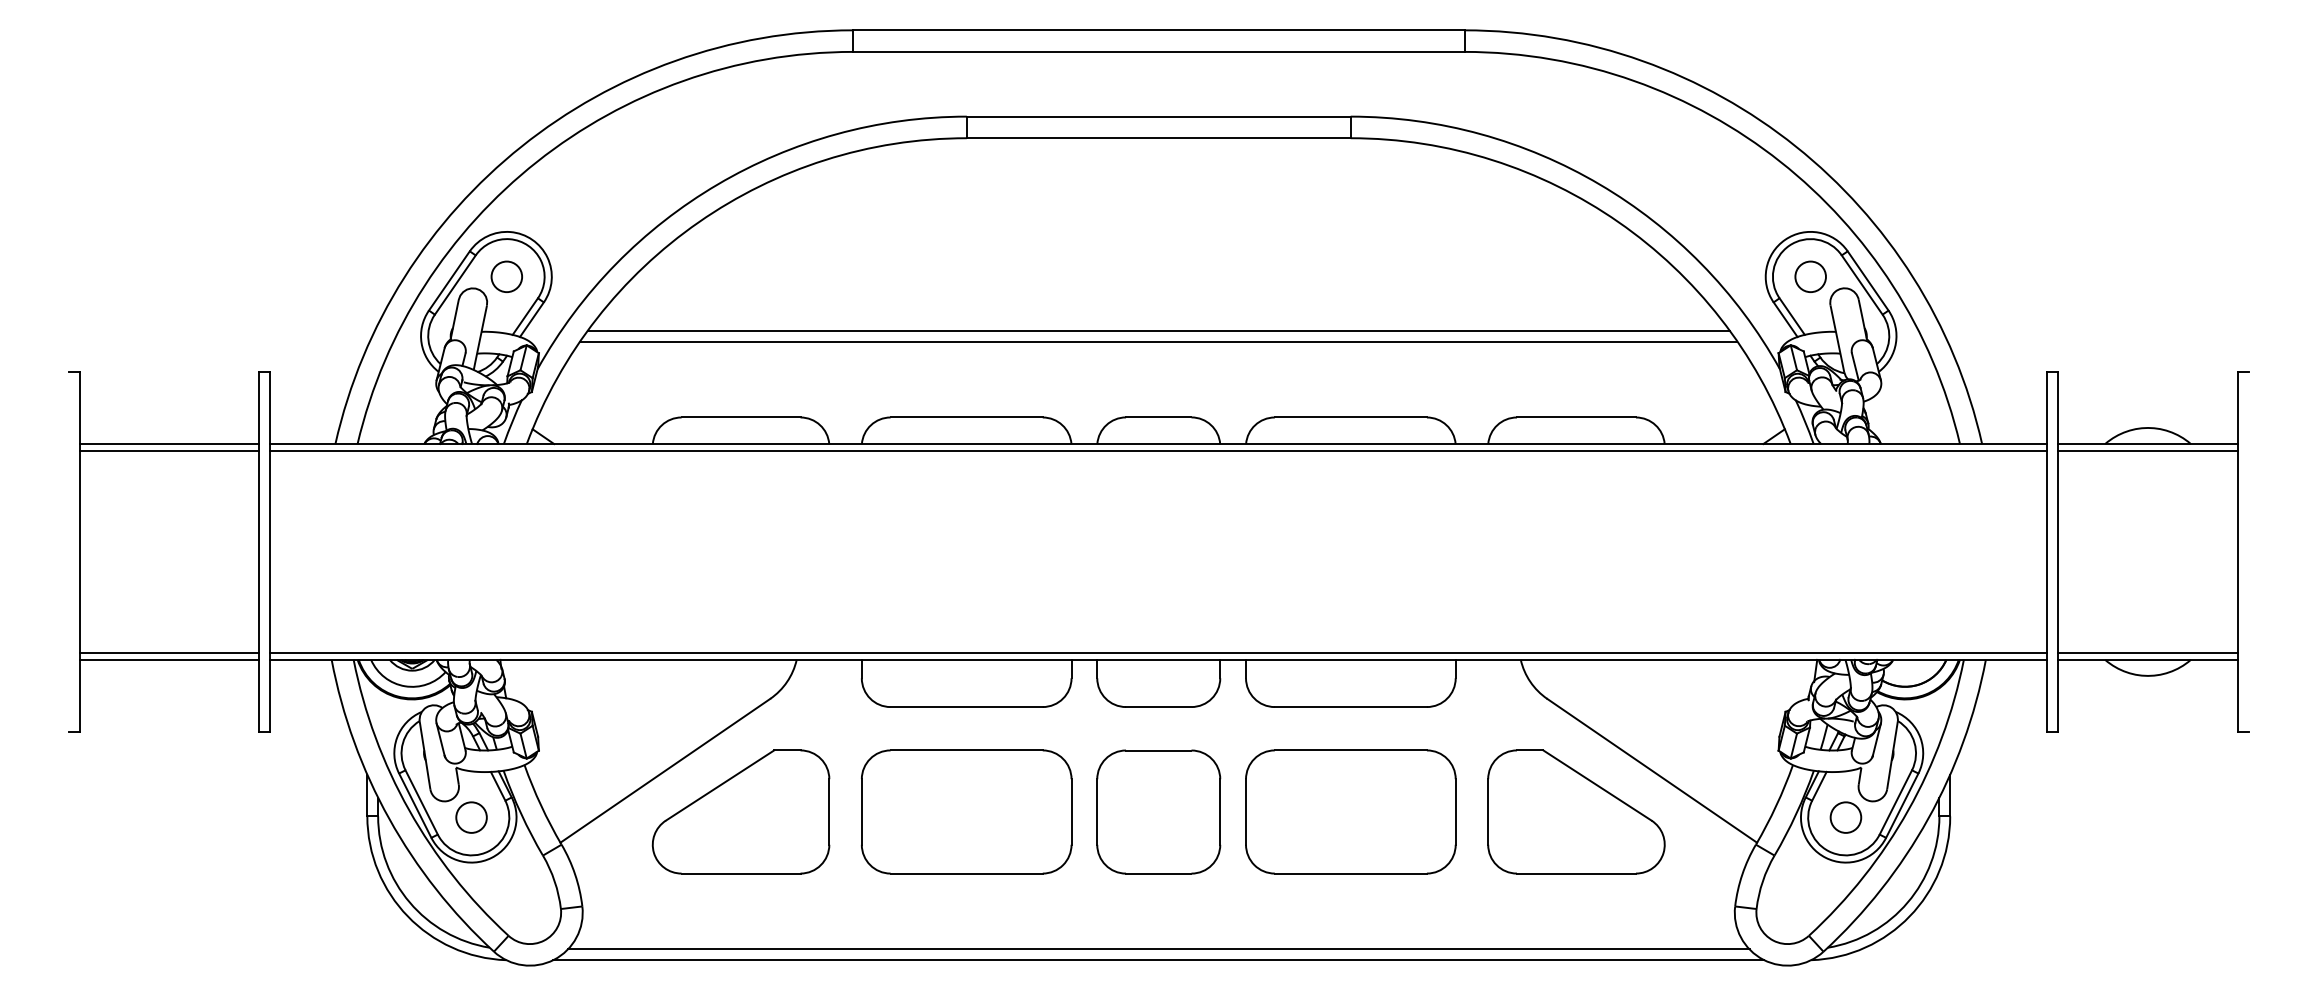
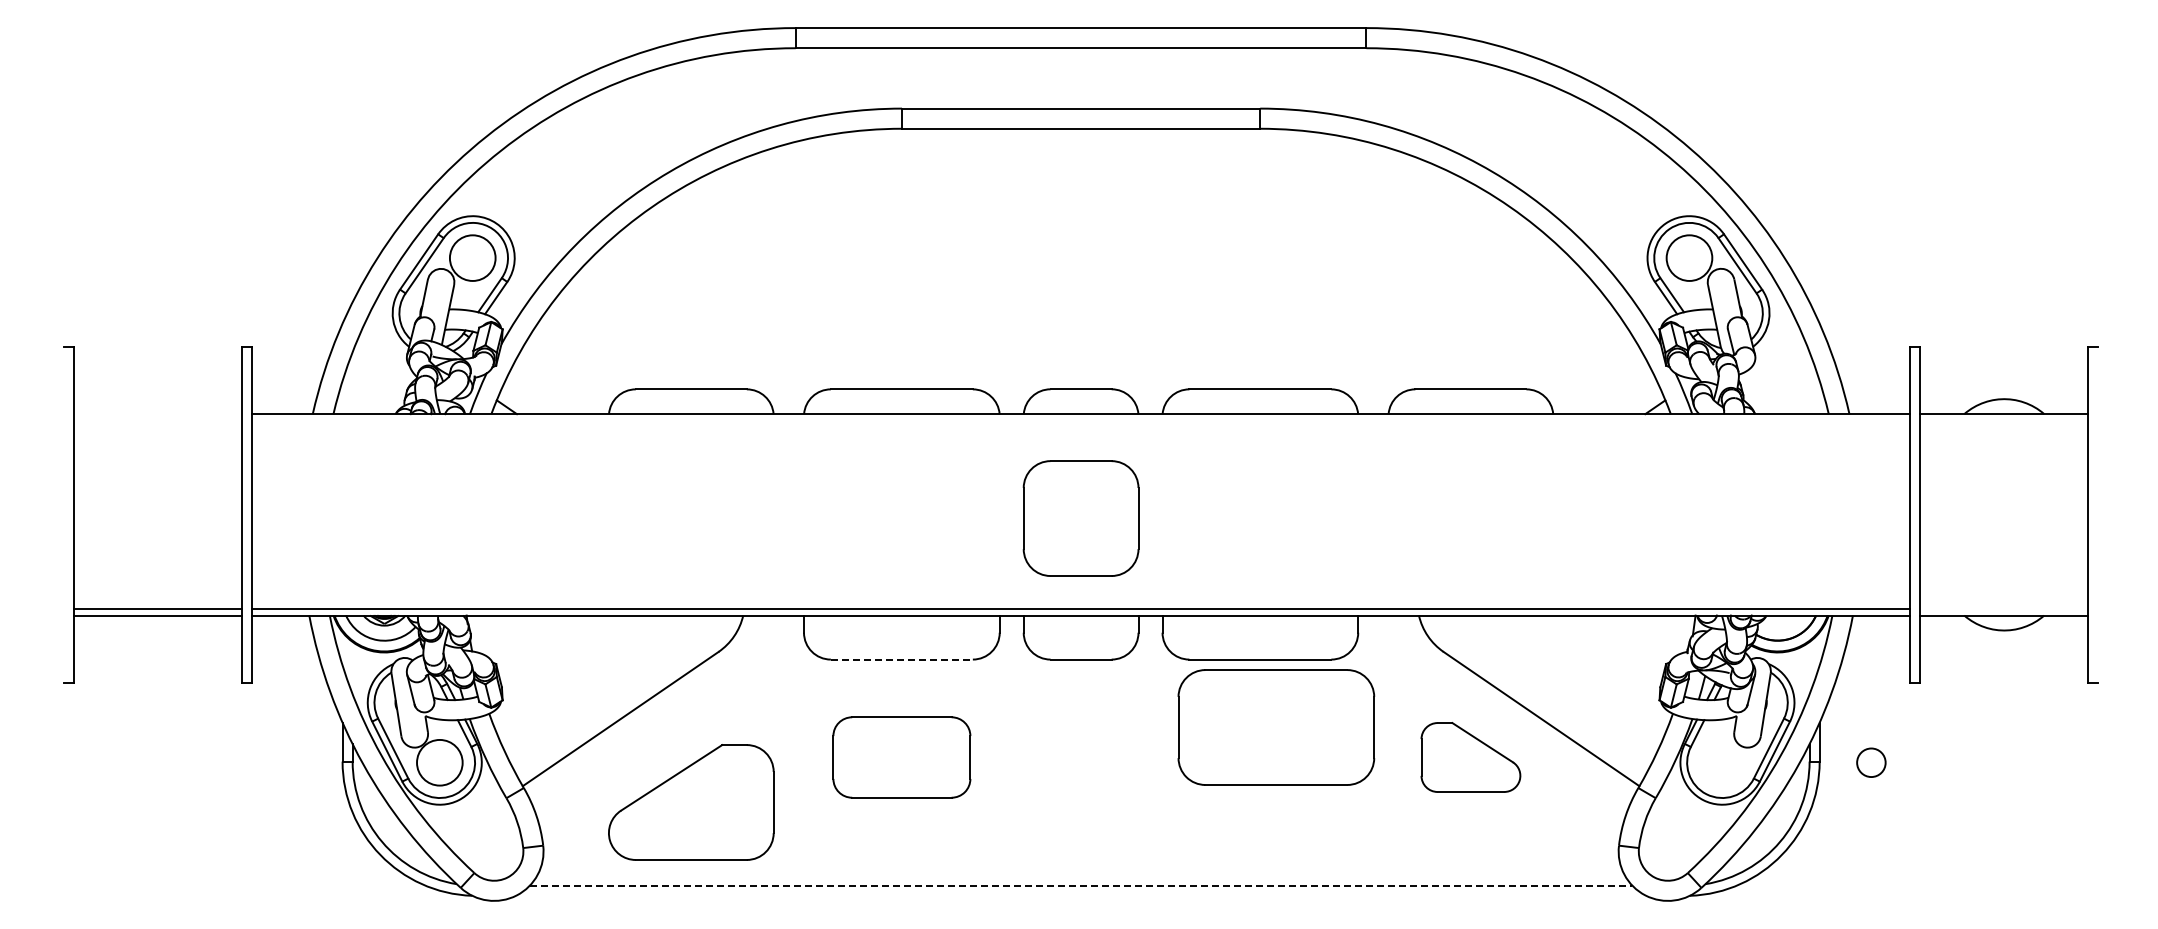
circle: (506, 276) -> (472, 257), size x1.6
circle: (1810, 276) -> (1689, 257), size x1.6
line: (1158, 330) -> (1080, 308), removed
line: (1159, 341) -> (1081, 318), removed
line: (169, 444) -> (157, 414), removed
line: (169, 450) -> (157, 420), removed
line: (1158, 450) -> (1080, 420), removed
line: (2148, 450) -> (2004, 420), removed
line: (2148, 652) -> (2004, 608), removed
line: (967, 706) -> (902, 659), solid -> dashed
part: (741, 811) -> (691, 802), moved
part: (966, 811) -> (901, 757), size x0.7
part: (1158, 811) -> (1080, 518), moved
part: (1350, 811) -> (1276, 727), moved
part: (1576, 811) -> (1470, 757), size x0.6
circle: (471, 817) -> (439, 762), size x1.6
circle: (1846, 817) -> (1871, 762), moved
line: (1159, 949) -> (1081, 885), solid -> dashed
line: (1158, 959) -> (1080, 895), removed

